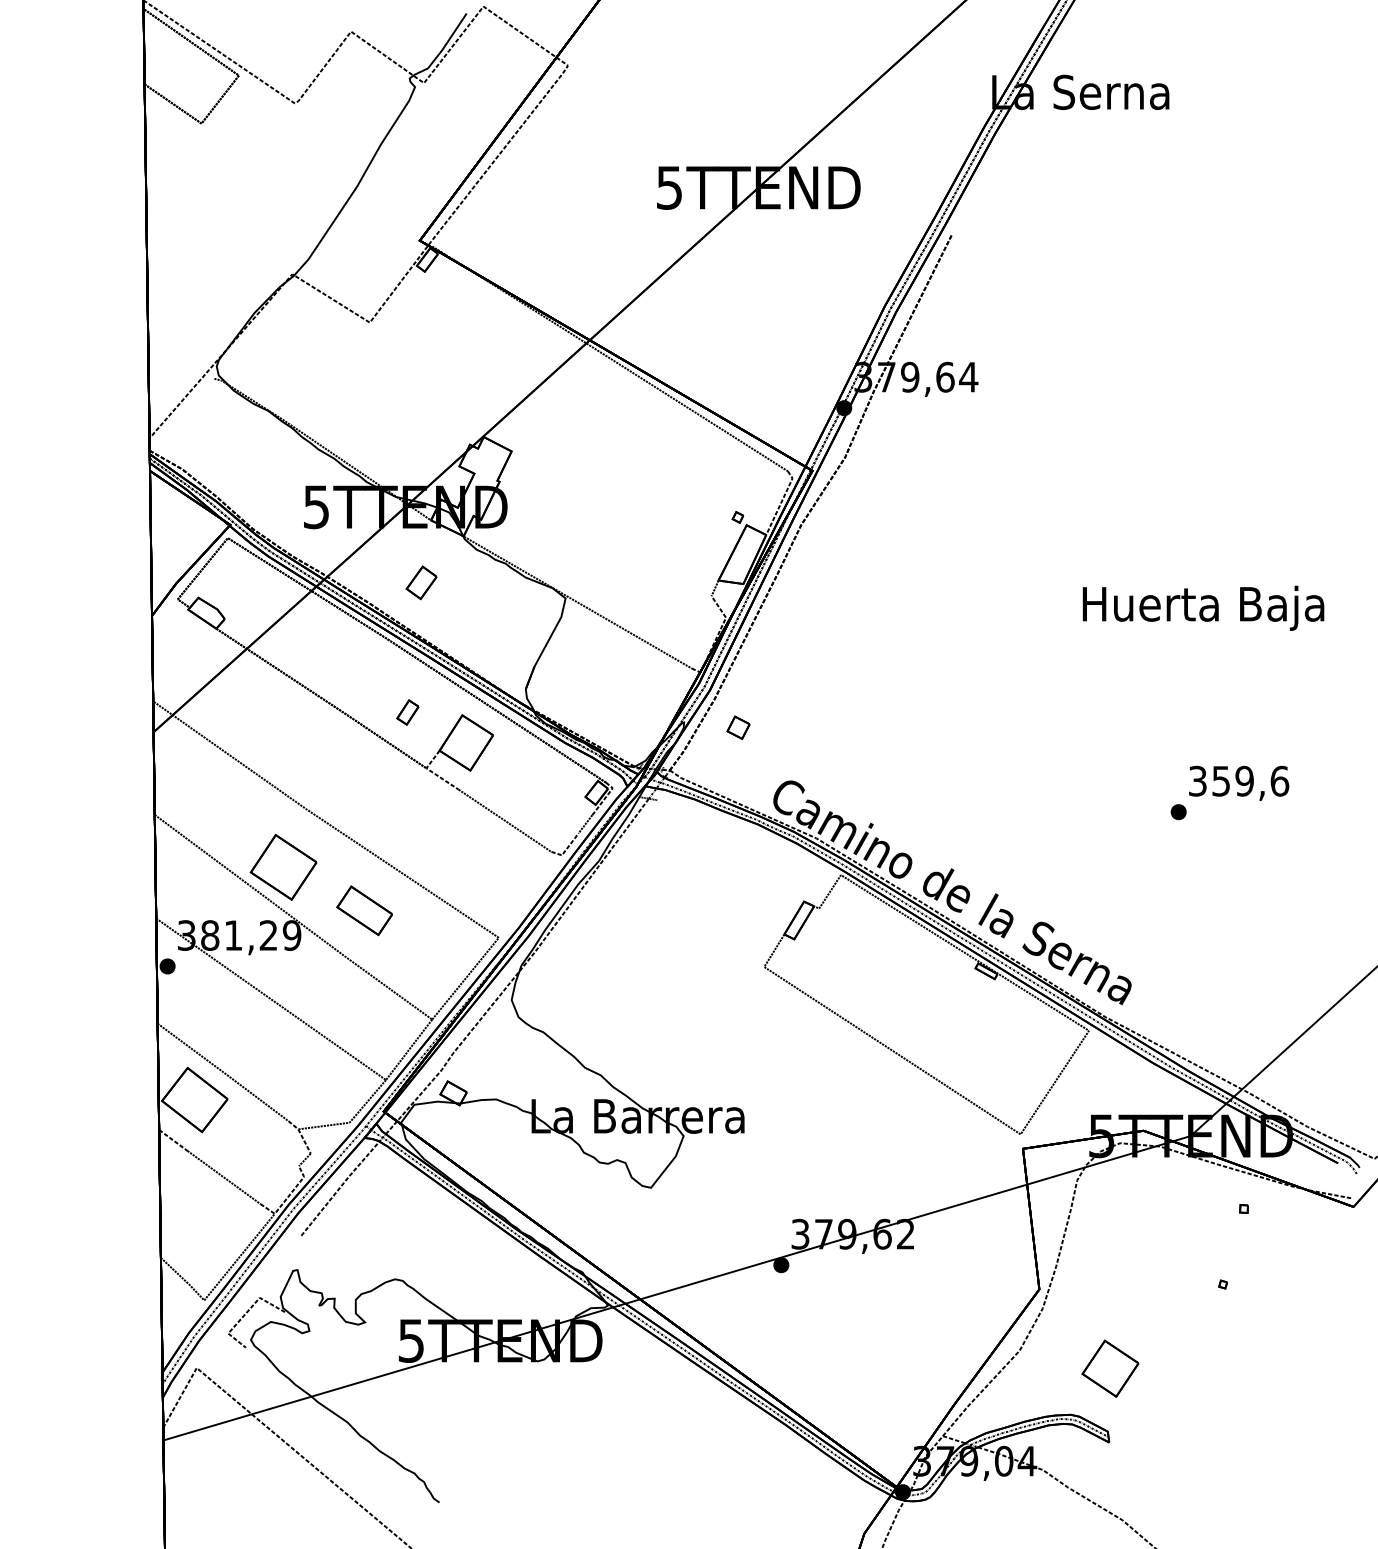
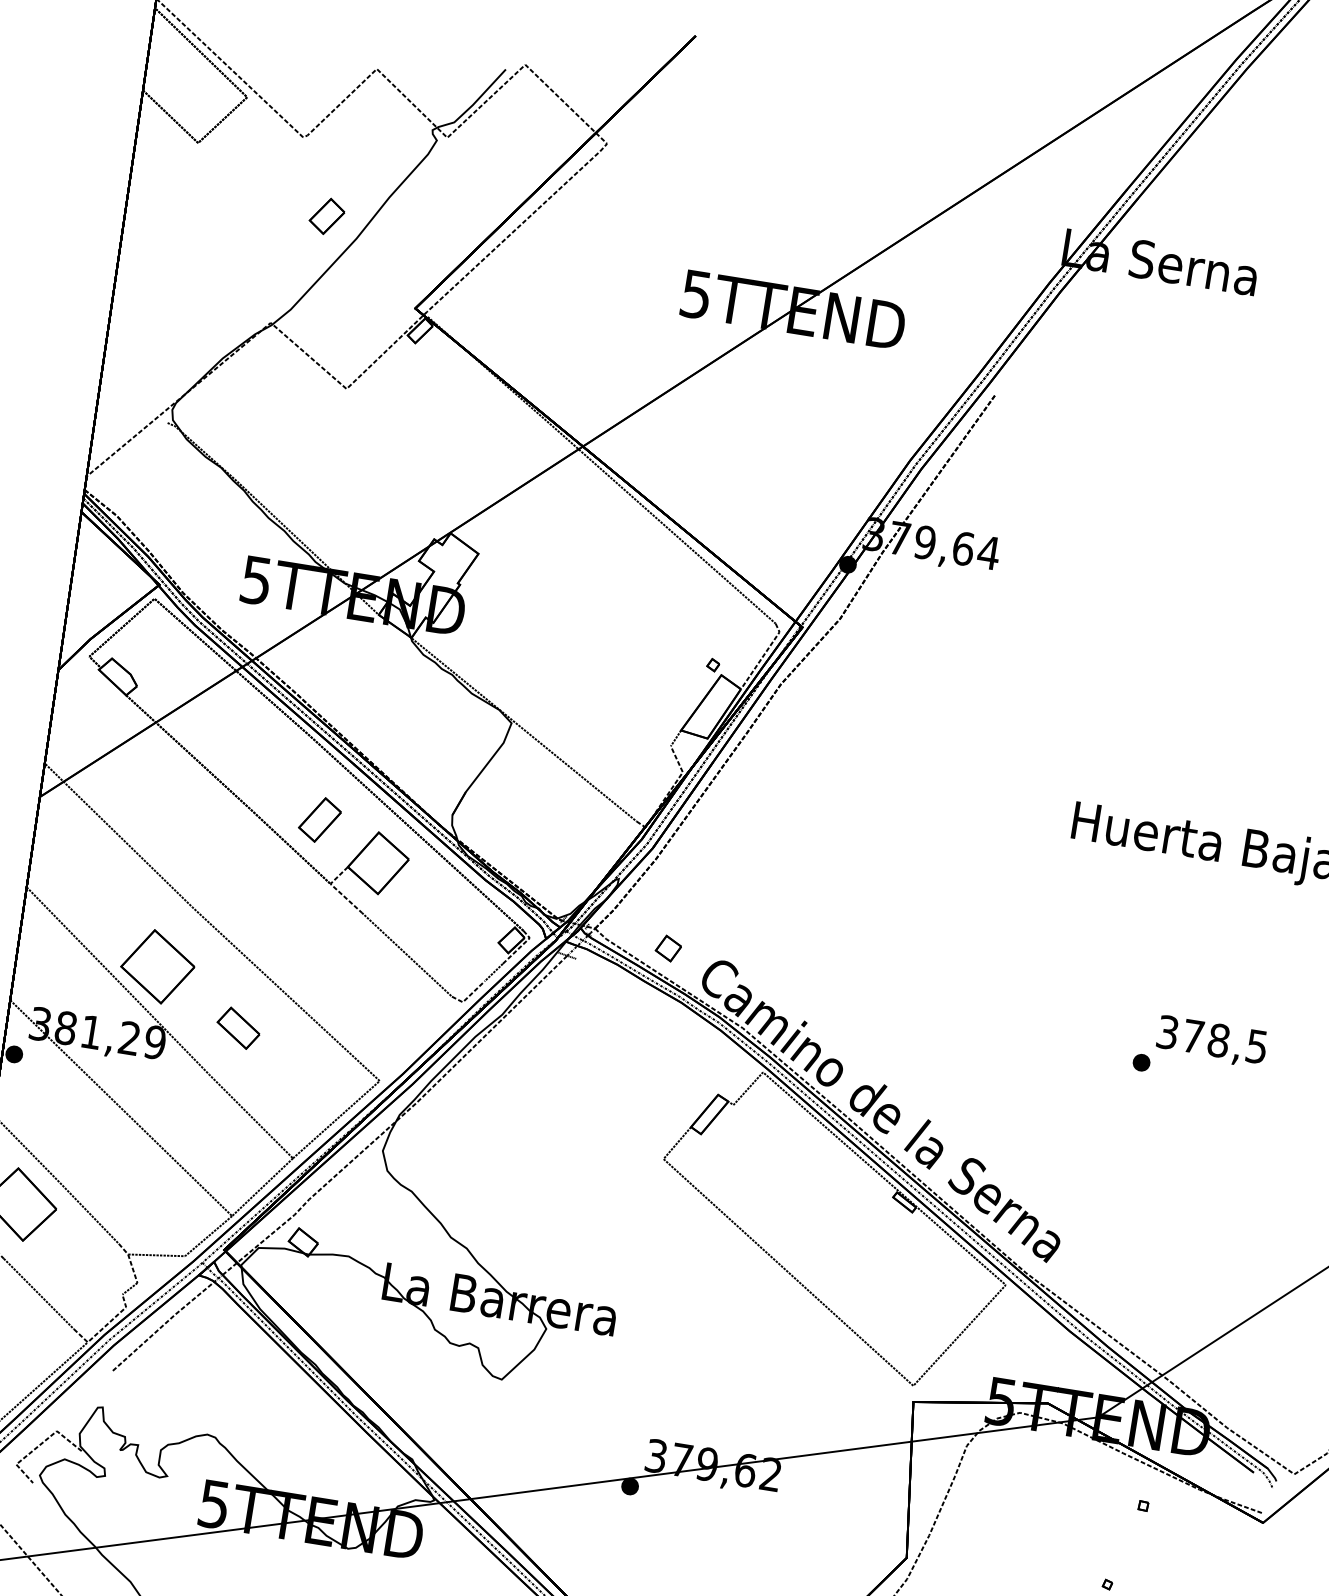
part: (421, 582) -> (327, 216), moved
part: (407, 712) -> (319, 819), size x1.67
part: (738, 727) -> (668, 948), moved
text: (1250, 780) -> (1225, 1040), 359,6 -> 378,5
part: (364, 910) -> (238, 1027), size x0.71

